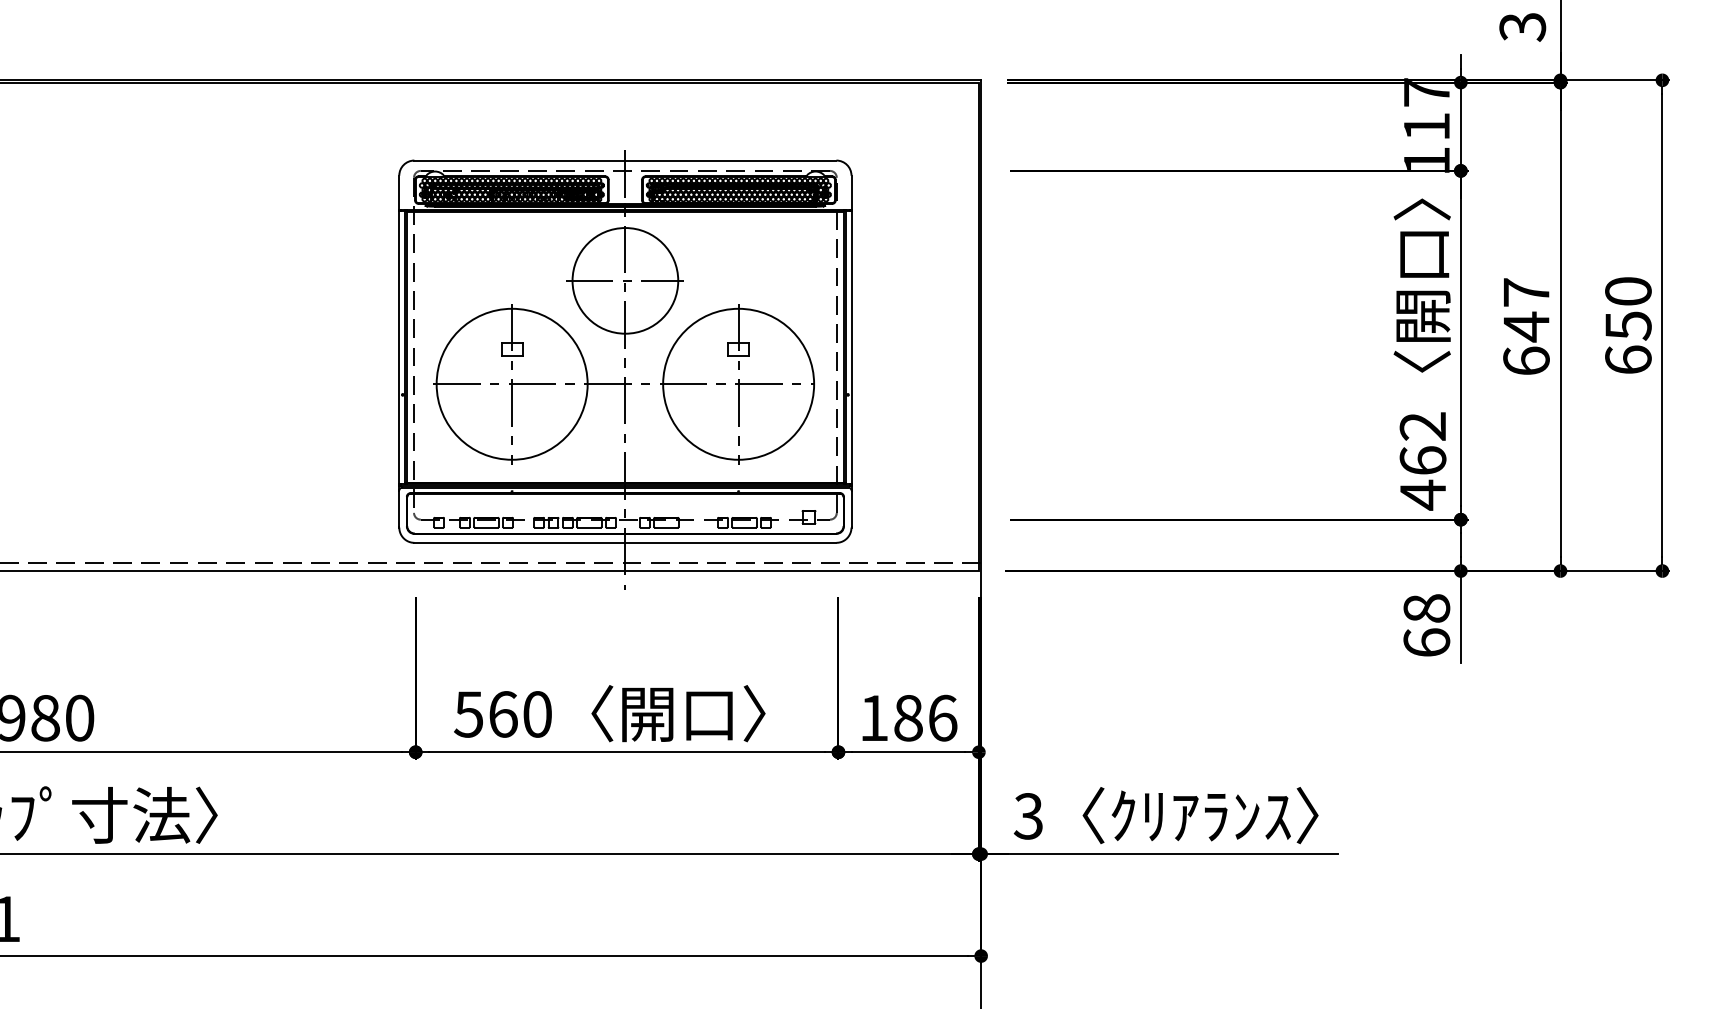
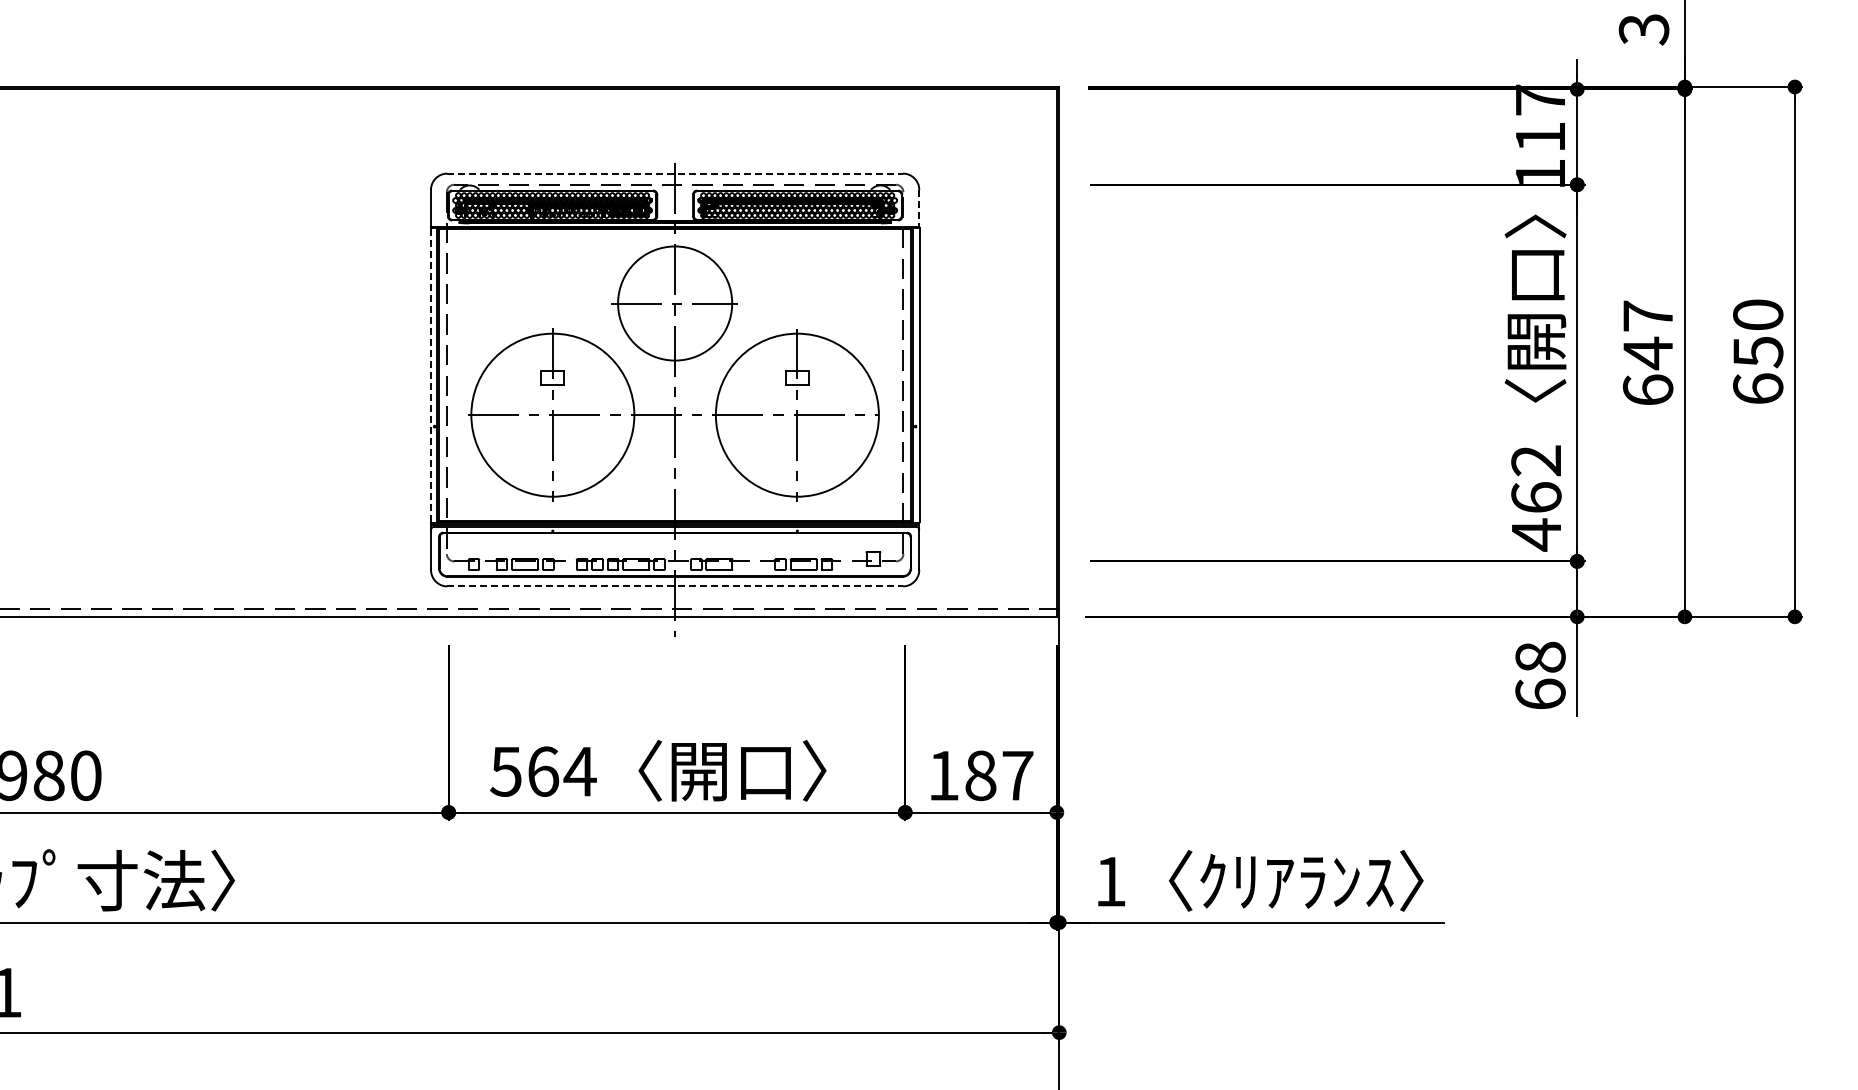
line: (625, 160) -> (675, 173), solid -> dashed
line: (851, 192) -> (919, 208), solid -> dashed
line: (398, 346) -> (430, 374), solid -> dashed
line: (625, 542) -> (675, 586), solid -> dashed
text: (536, 714) -> (579, 771), 560 -> 564
text: (942, 717) -> (1017, 775), 186 -> 187
text: (1027, 816) -> (1109, 881), 3 -> 1

